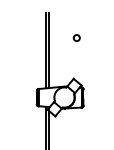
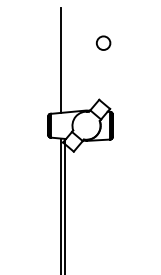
circle: (76, 38) -> (103, 43), size x1.6
line: (49, 49) -> (65, 59), removed

